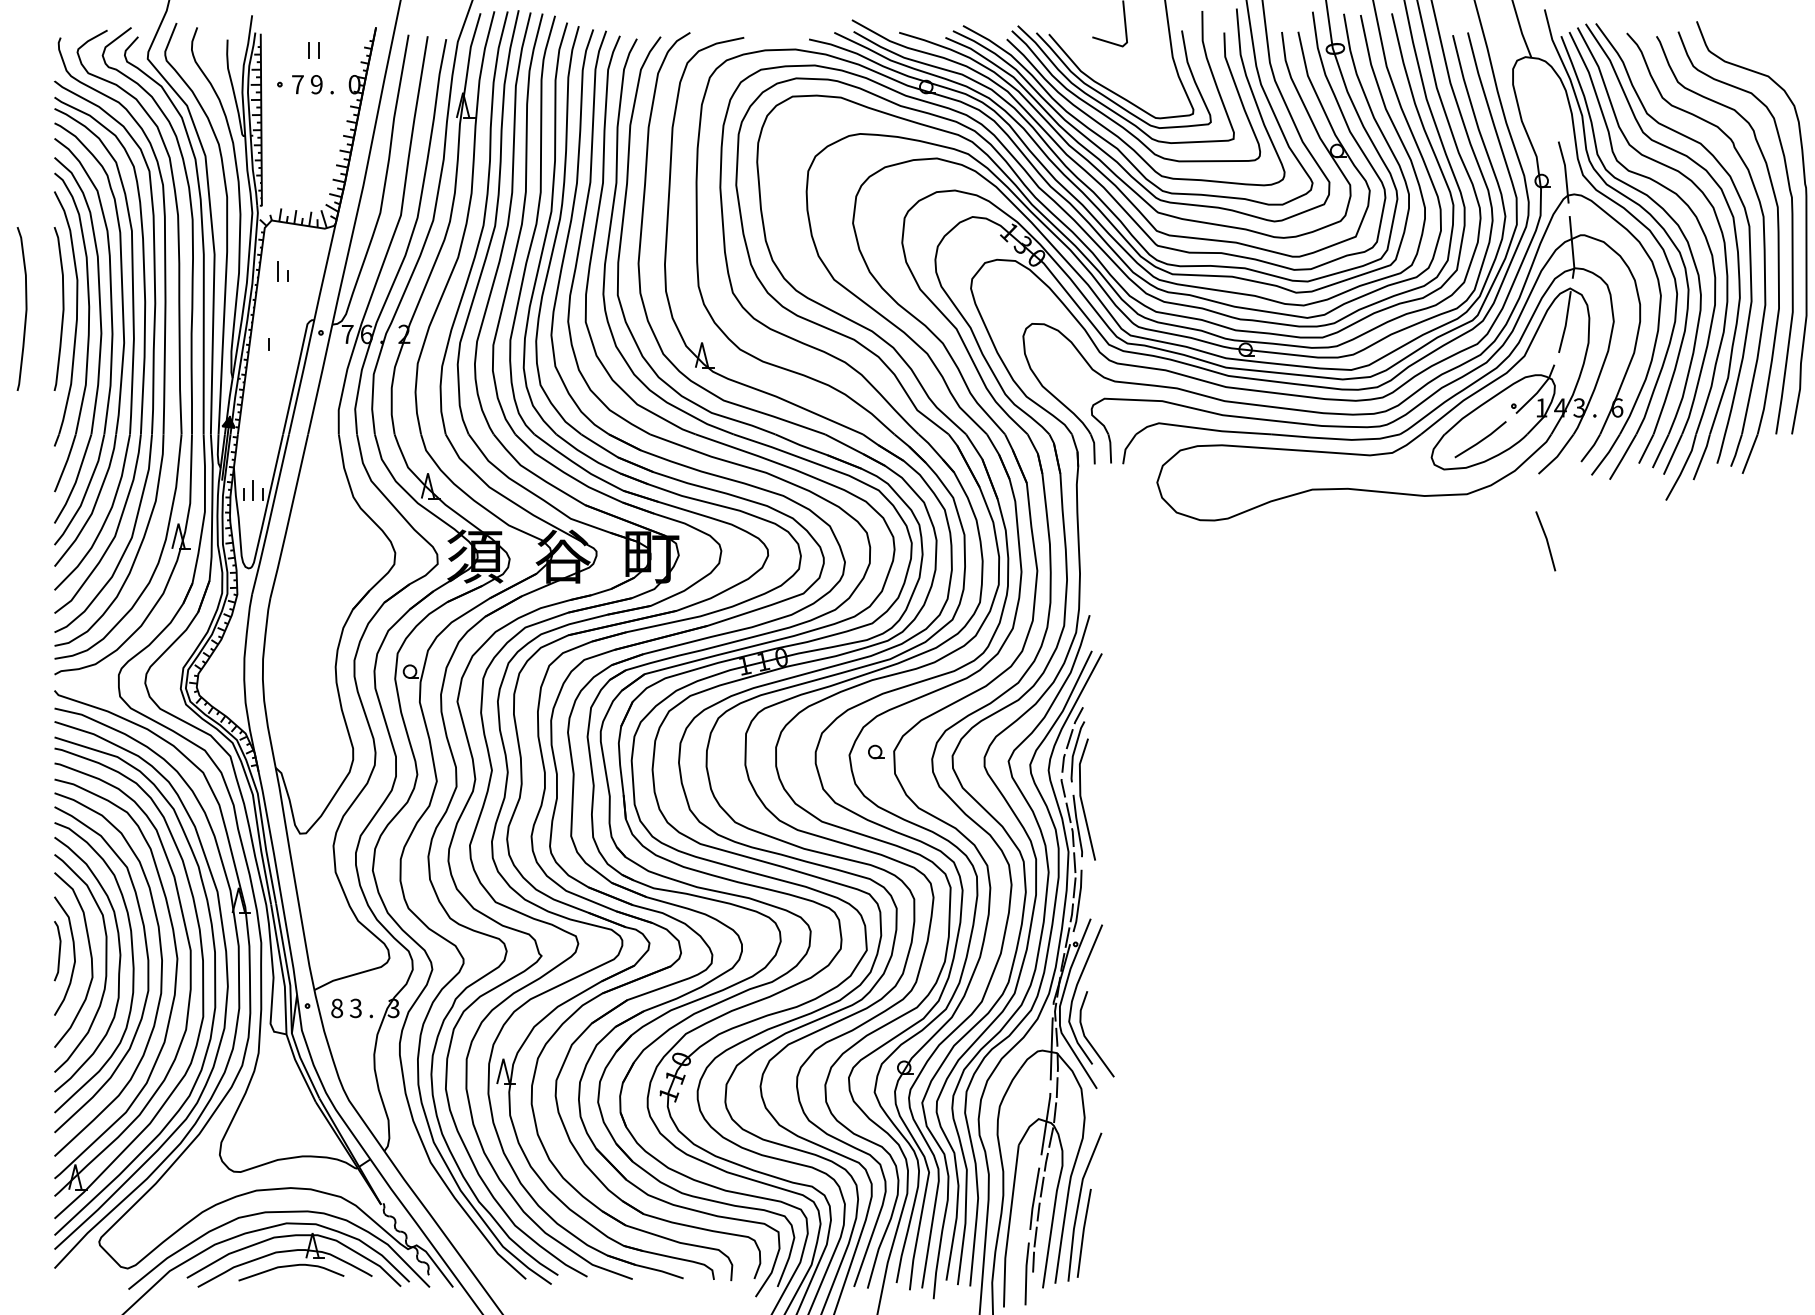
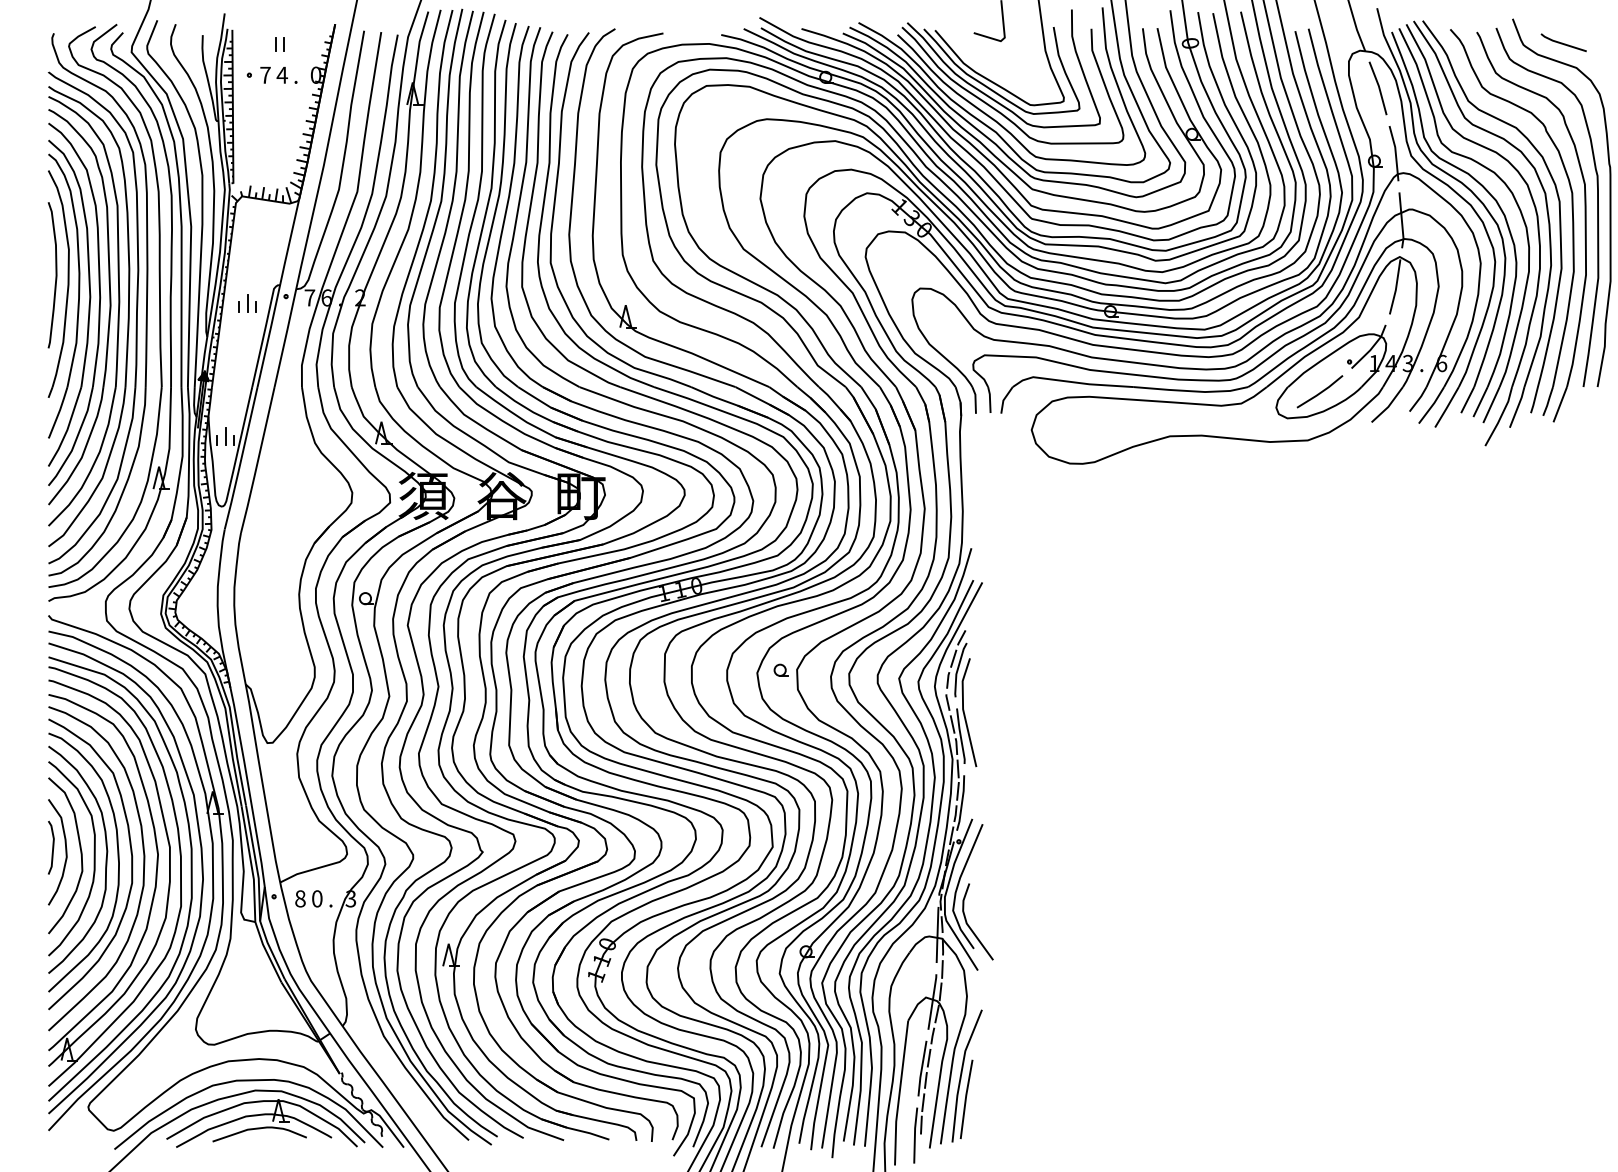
line: (1752, 47) -> (1562, 42), added
text: (315, 83) -> (281, 74), 9 -> 4
part: (282, 272) -> (251, 303), moved
curve: (25, 309) -> (22, 275), removed
line: (1546, 541) -> (1378, 88), moved
text: (355, 1008) -> (316, 898), 3 -> 0

